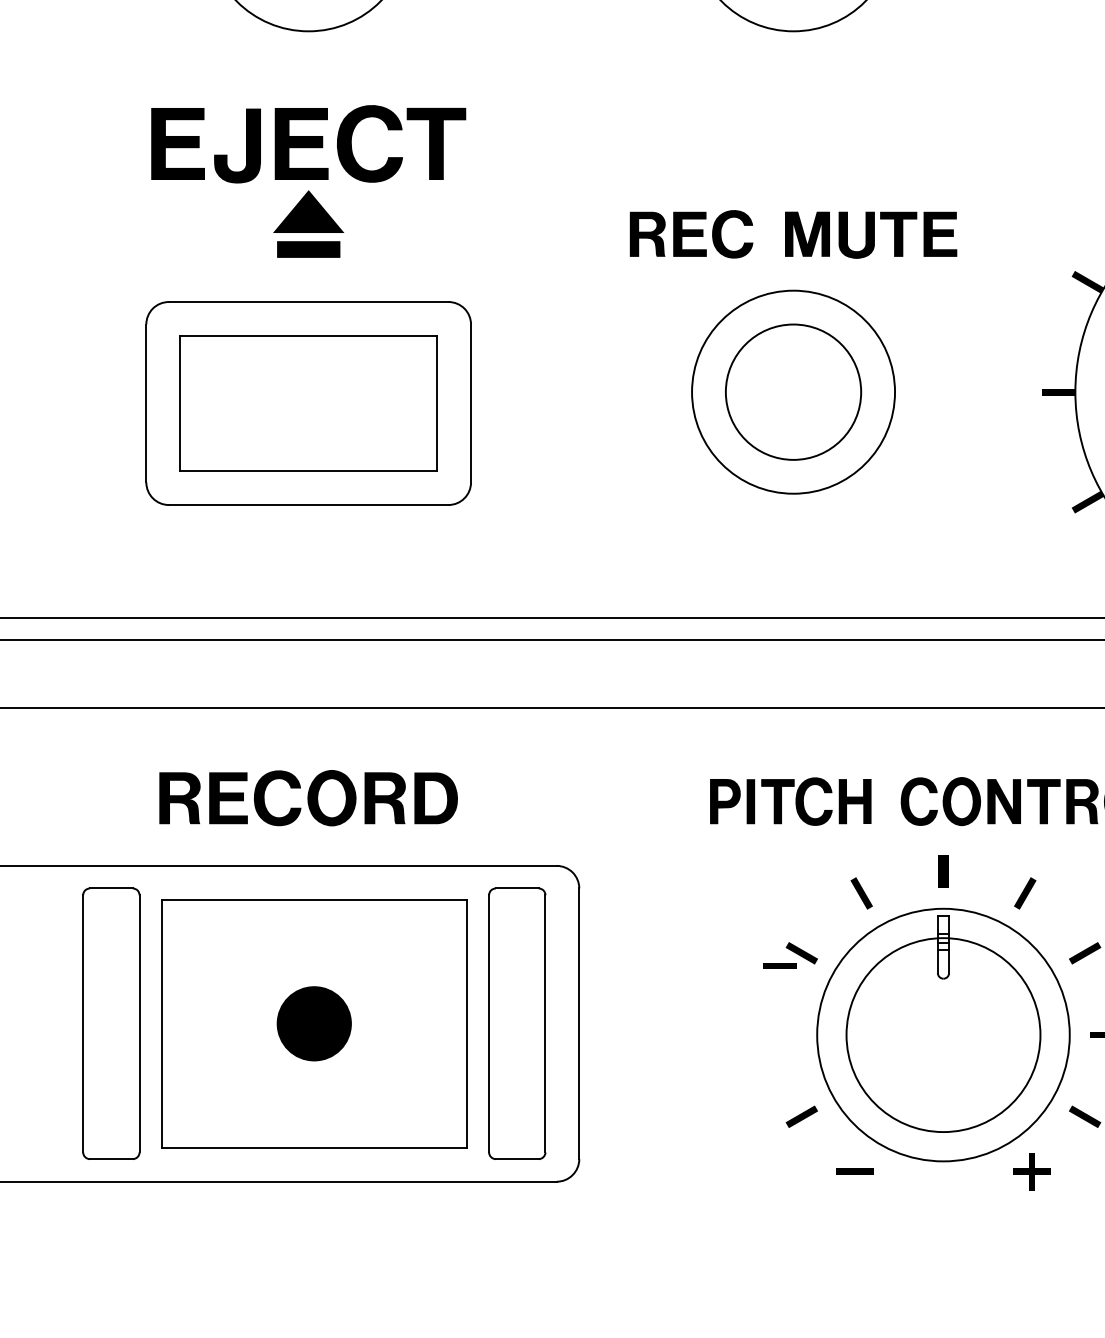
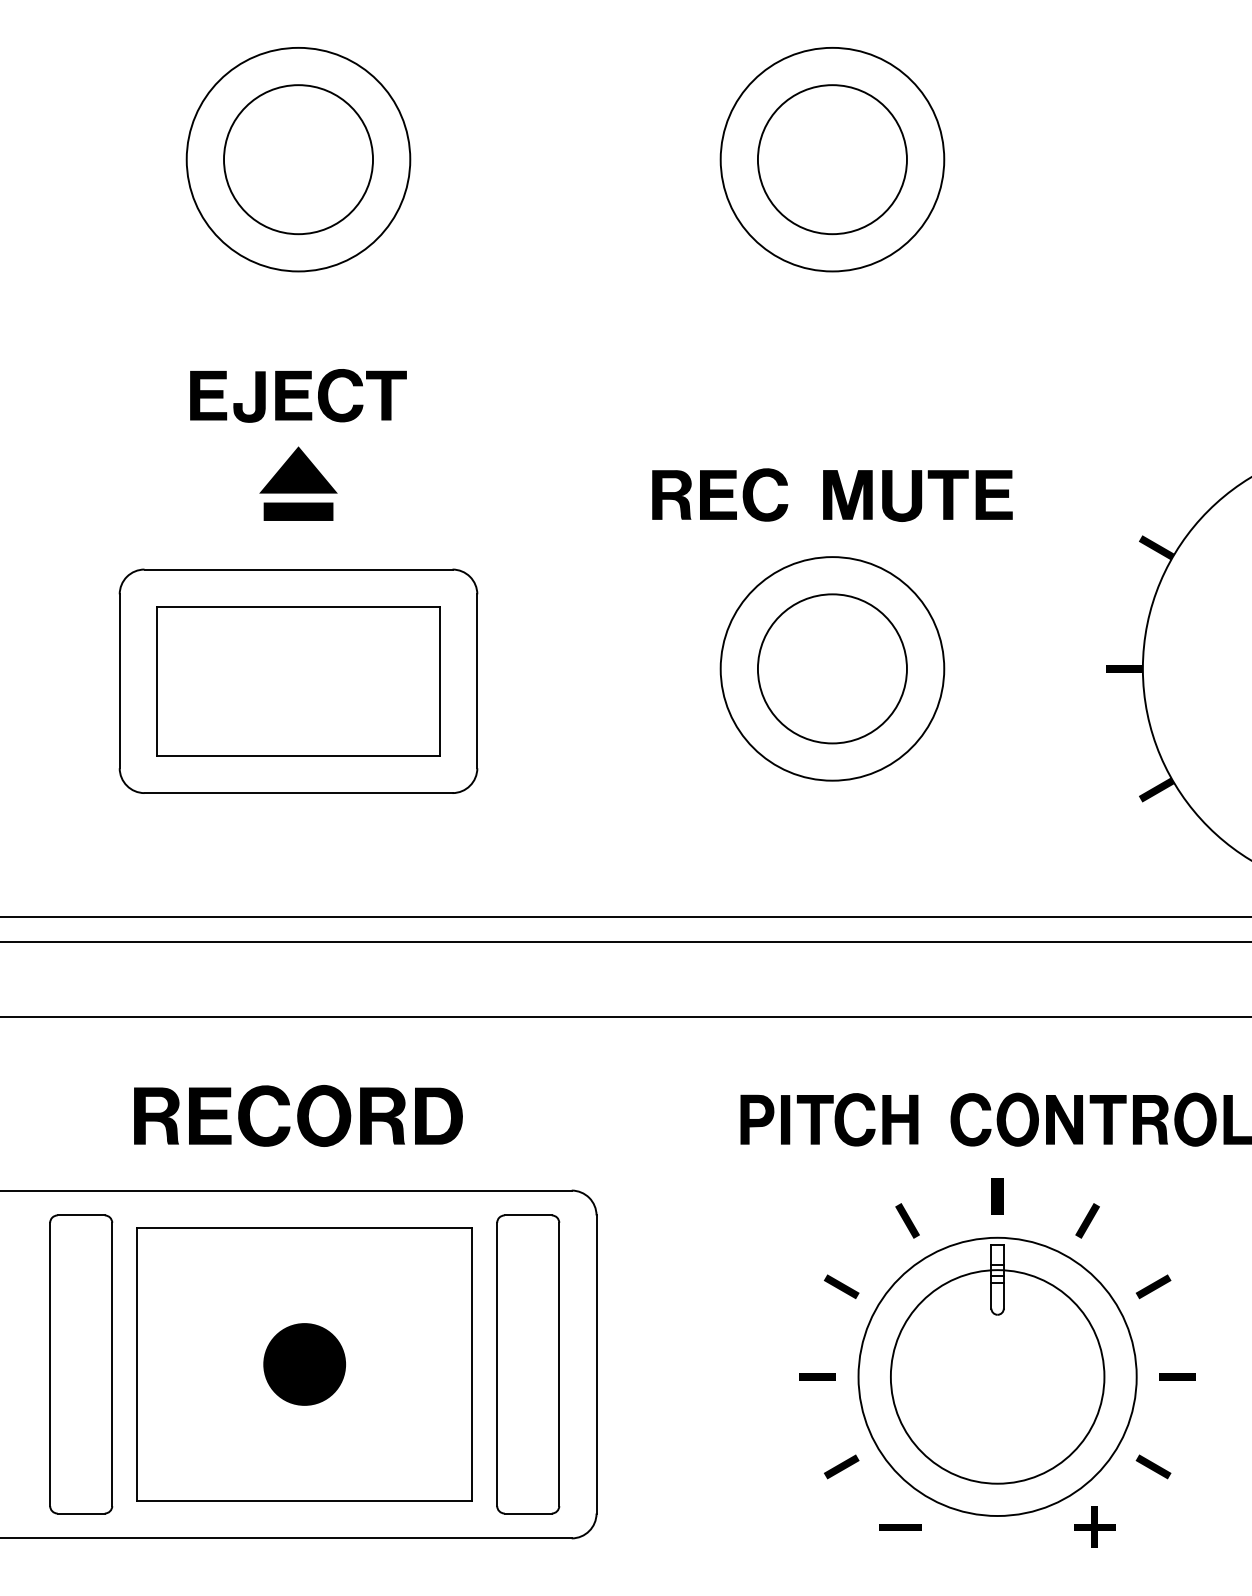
part: (308, 143) -> (298, 395), size x0.62
part: (779, 965) -> (817, 1376), moved

